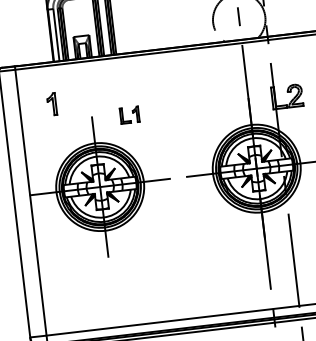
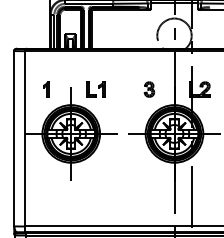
part: (52, 104) -> (46, 89), moved
part: (210, 105) -> (149, 89), added
part: (129, 115) -> (95, 89), size x1.43

